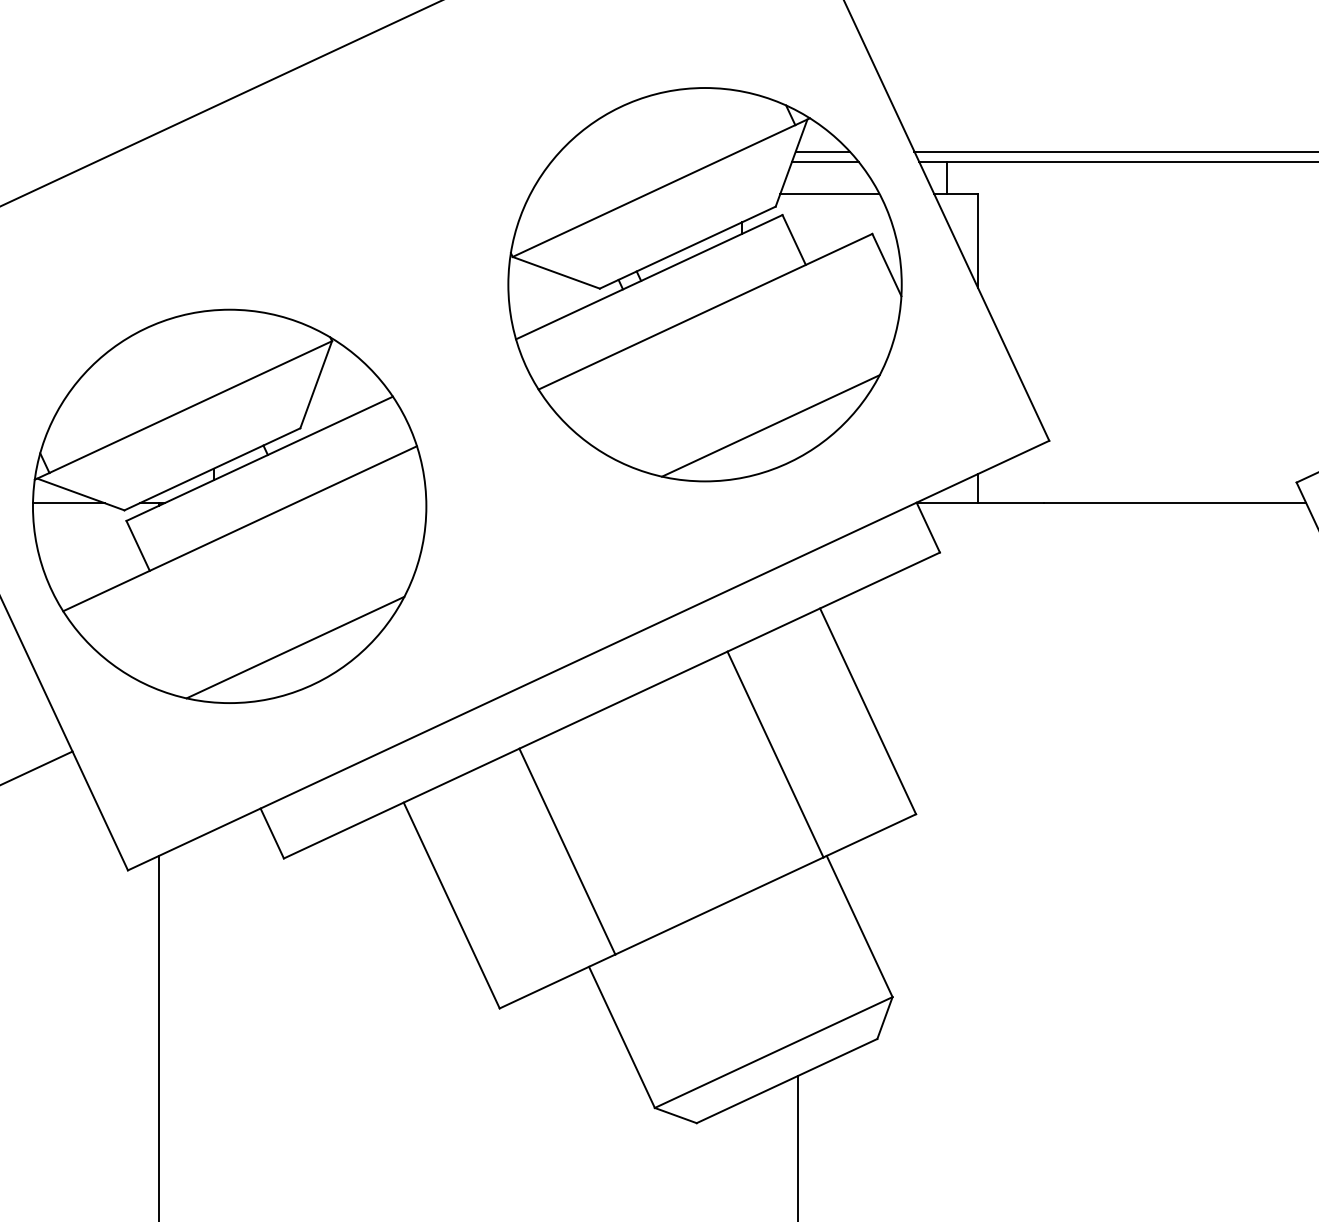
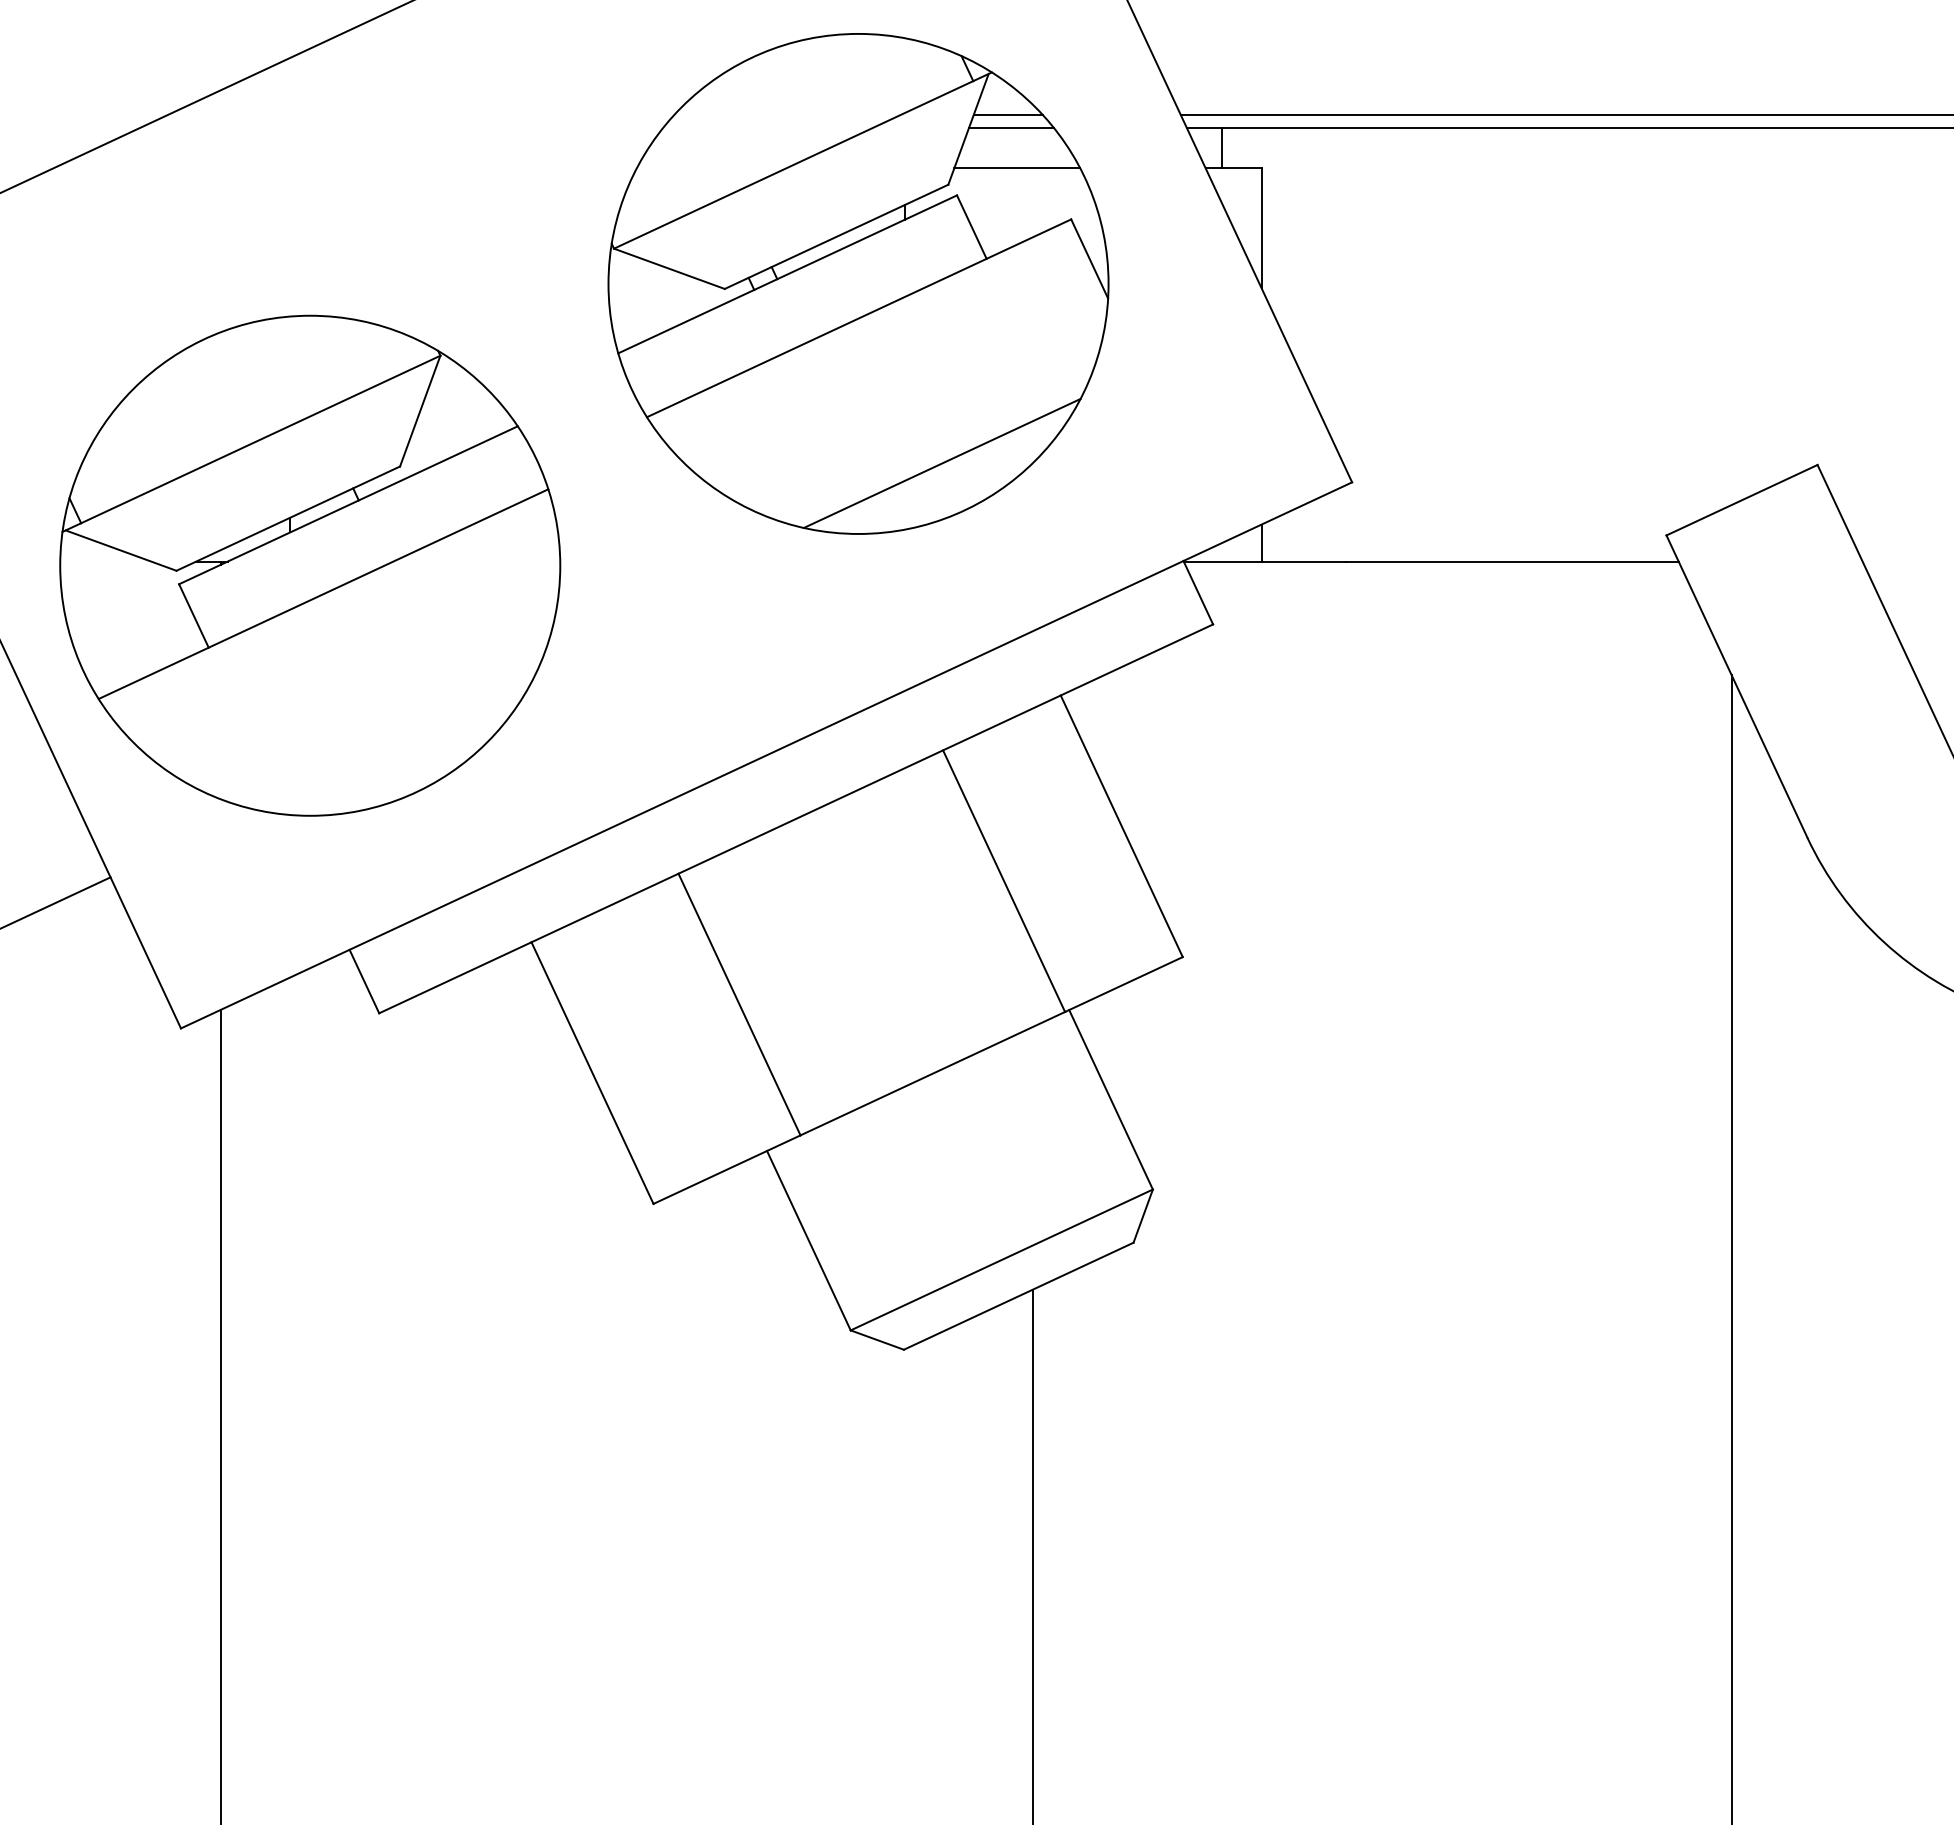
part: (705, 284) -> (858, 283), moved
line: (68, 503) -> (105, 561), removed
line: (295, 647) -> (393, 744), removed

